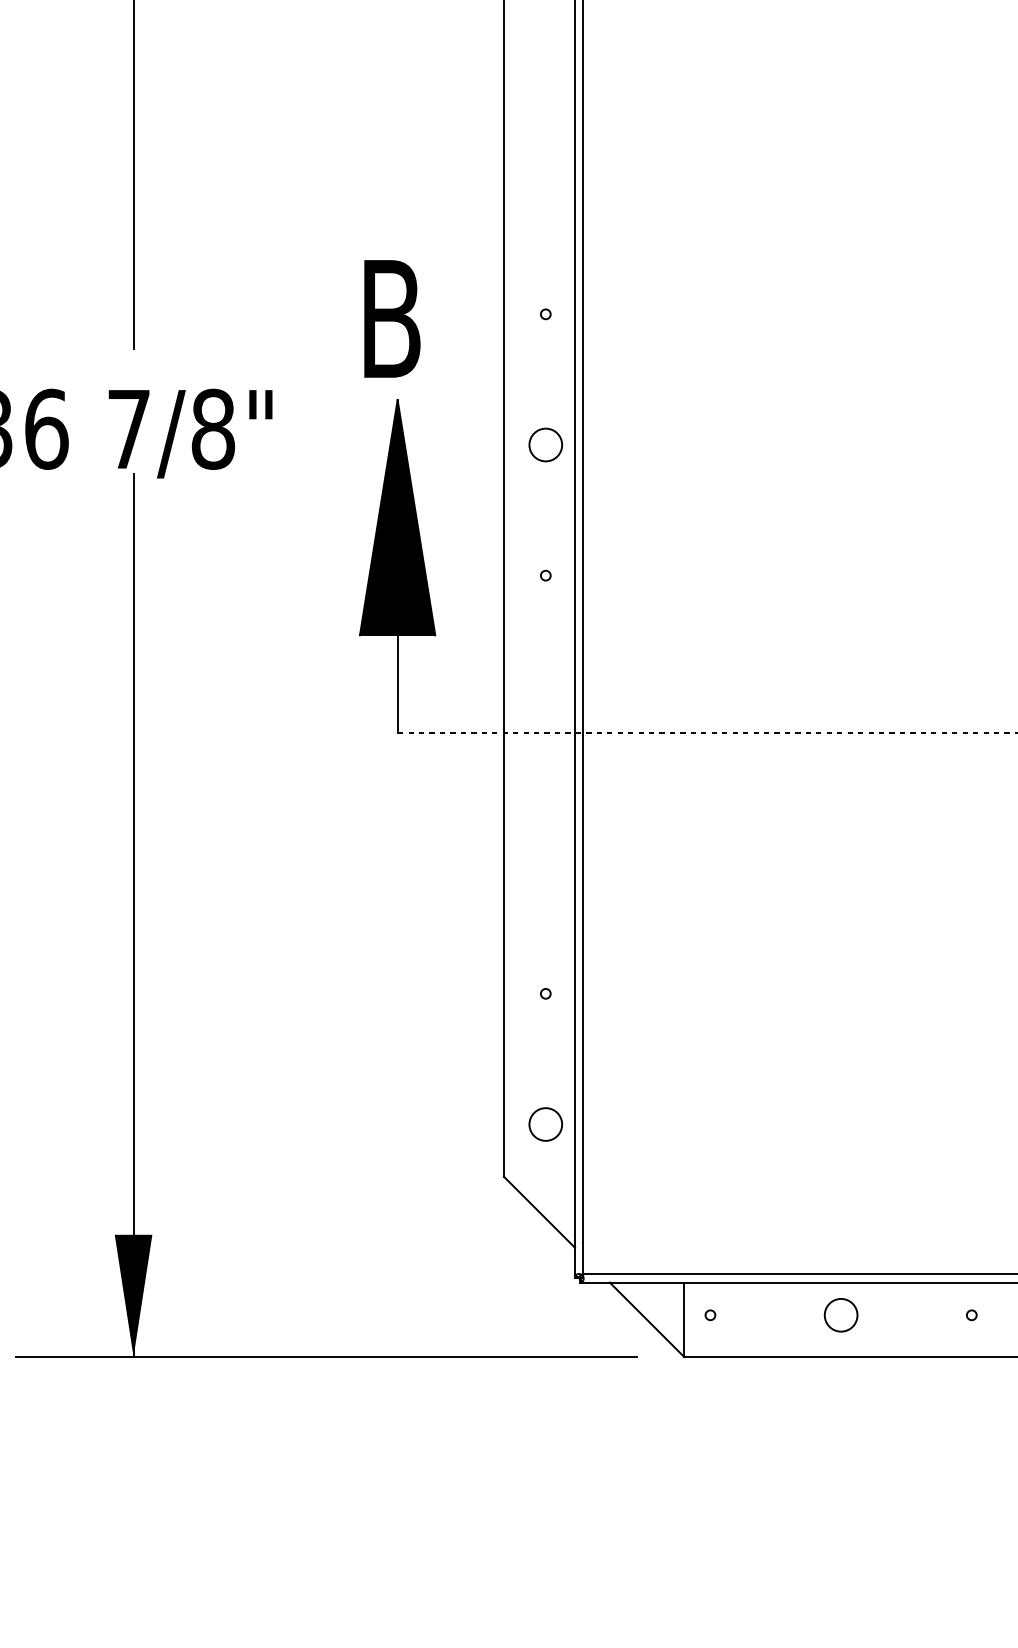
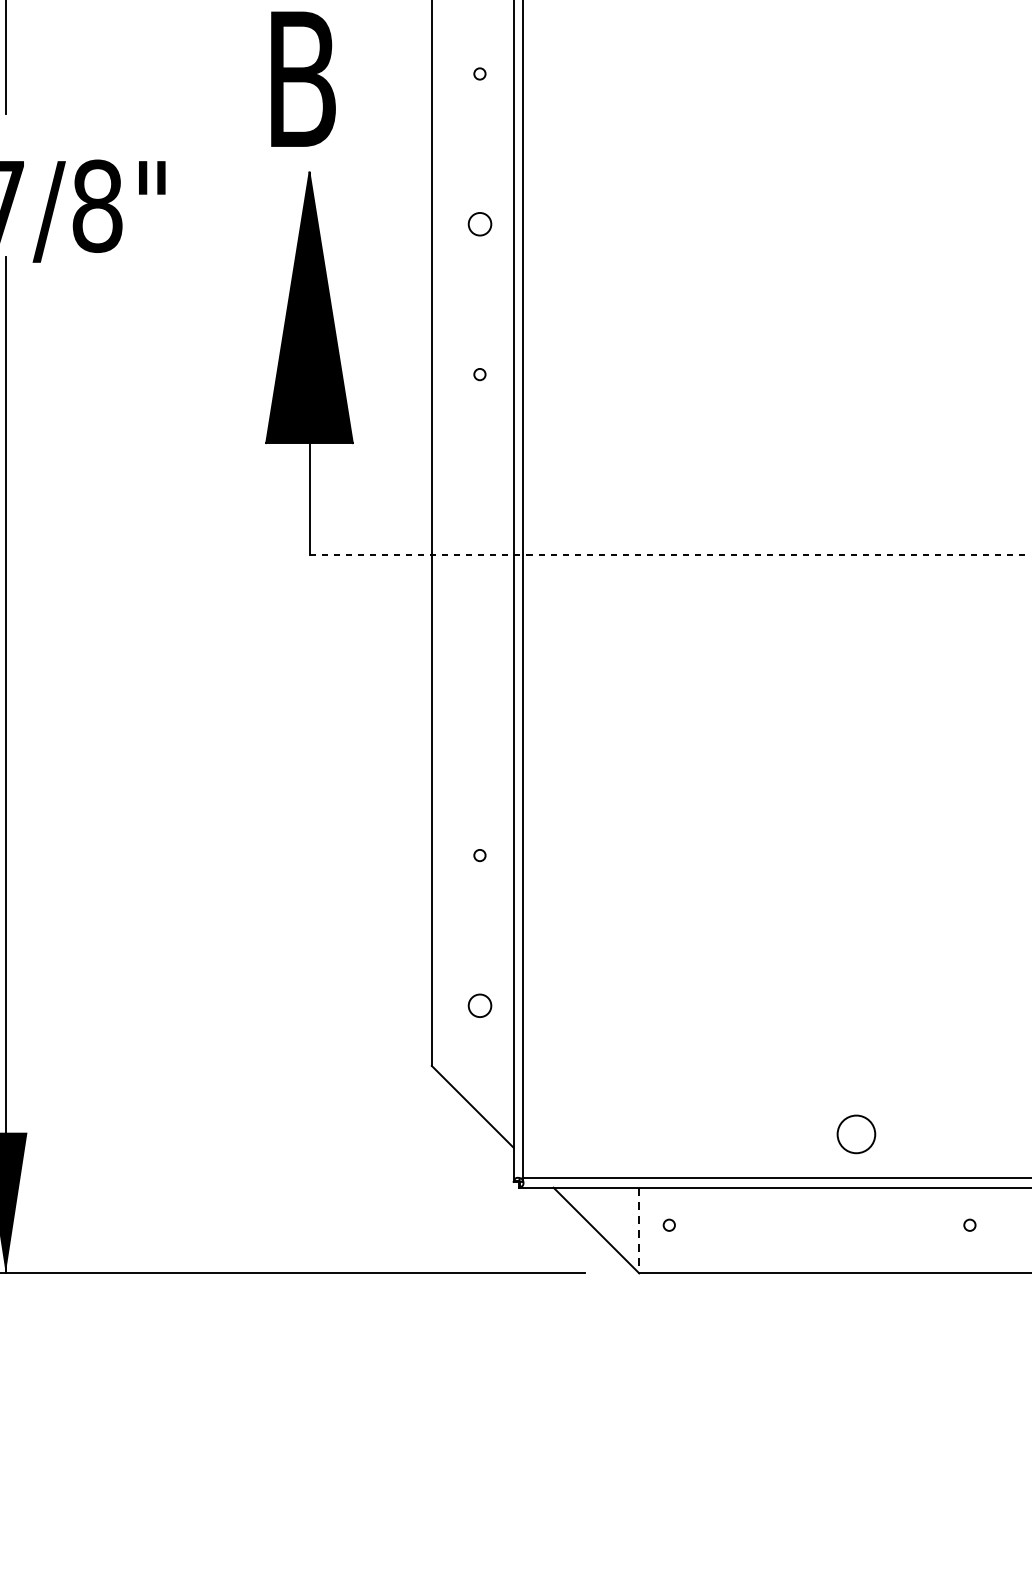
circle: (545, 444) -> (479, 223), size x0.6
circle: (545, 1124) -> (479, 1005), size x0.6
circle: (840, 1315) -> (855, 1134), moved
line: (684, 1320) -> (639, 1231), solid -> dashed

